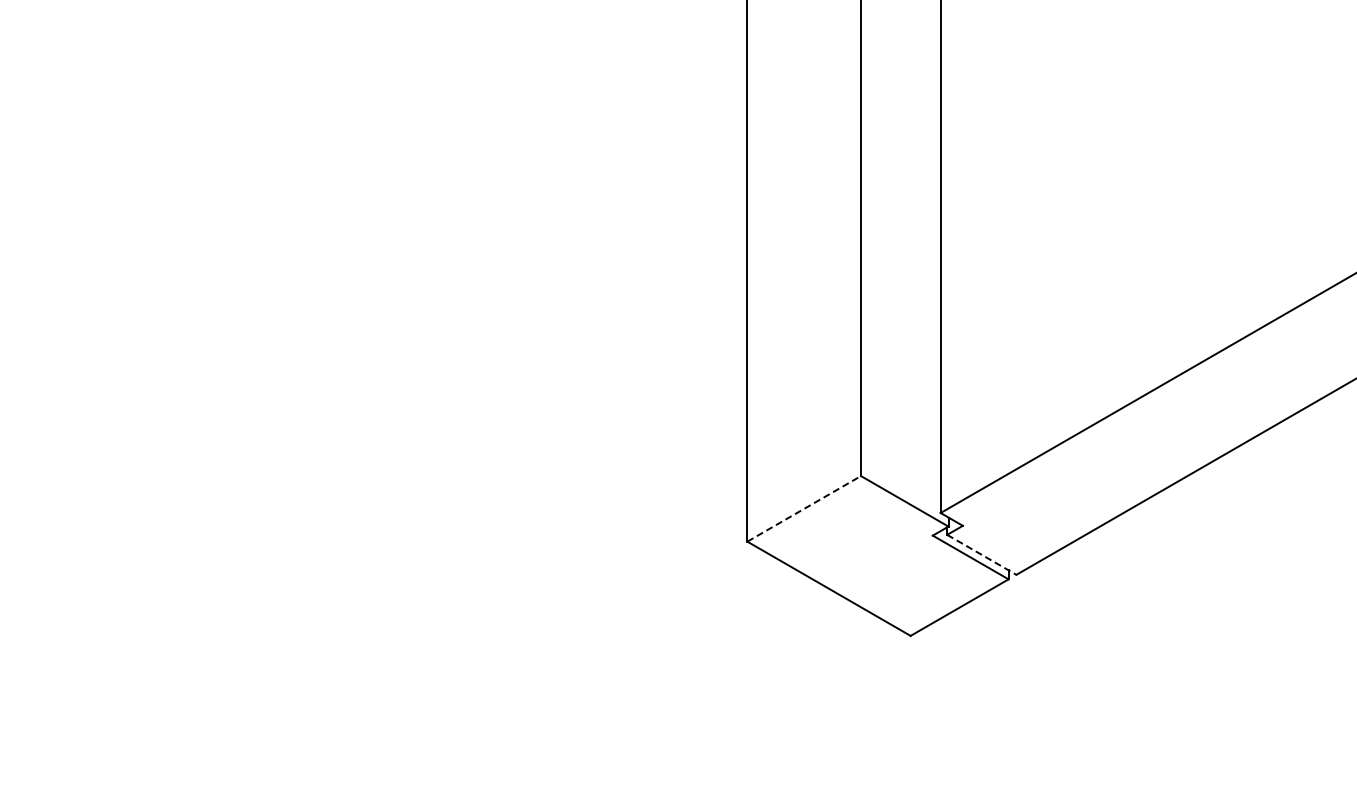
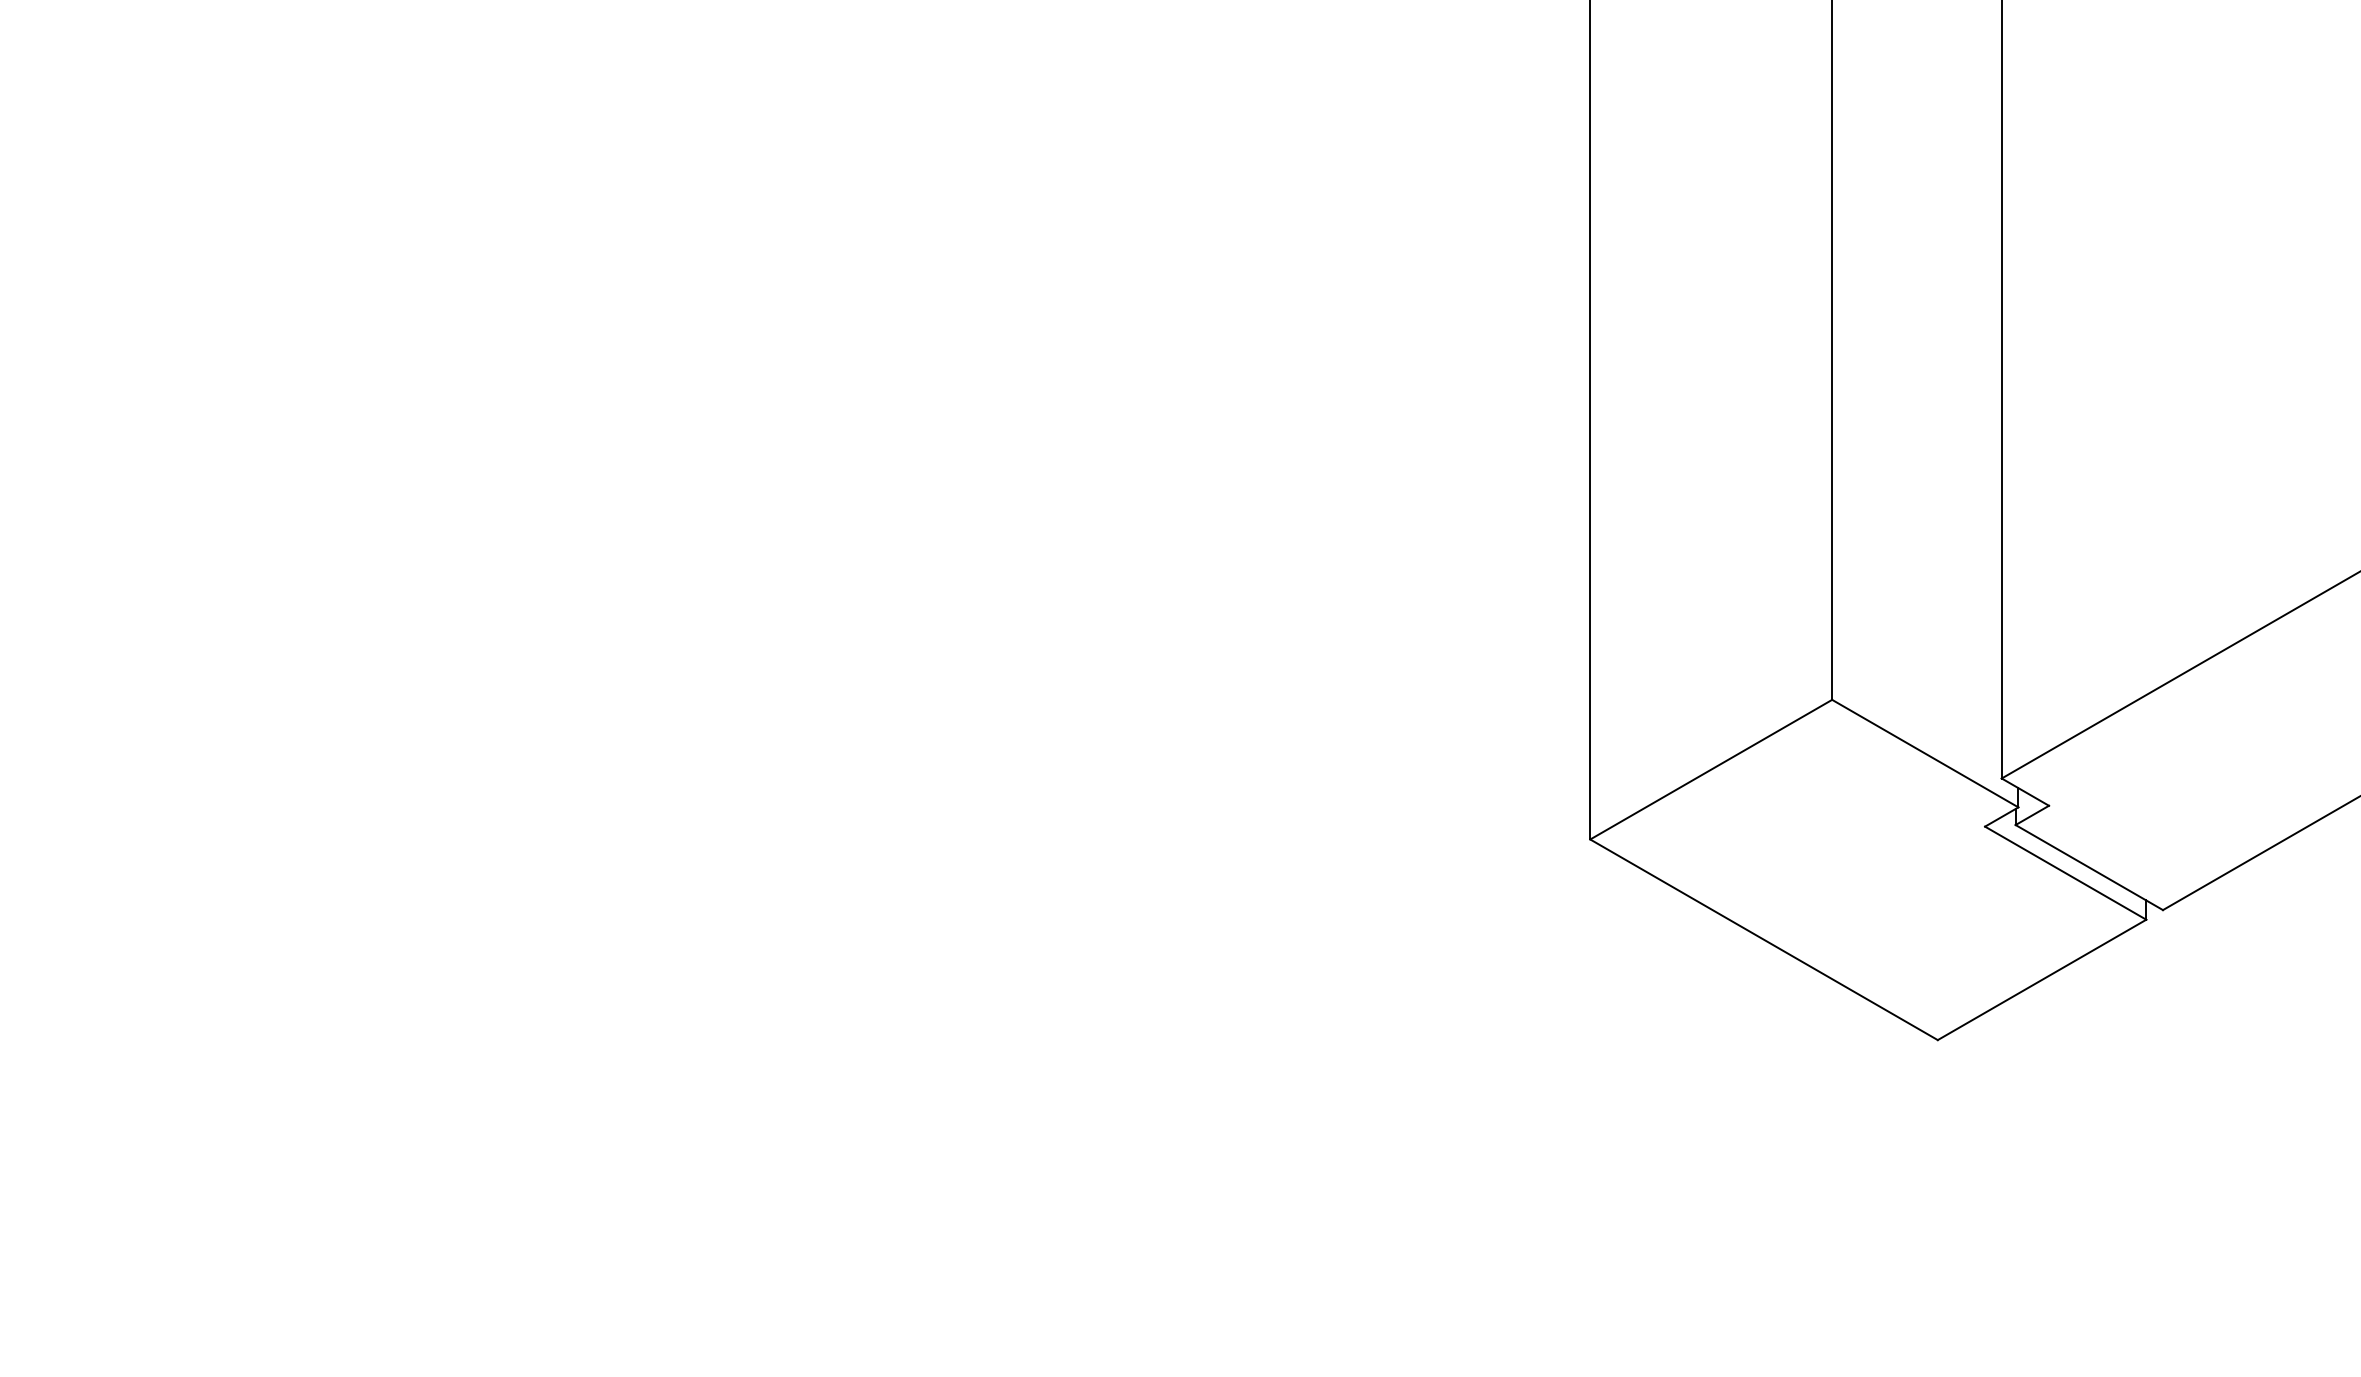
line: (804, 508) -> (1711, 768), dashed -> solid
line: (981, 554) -> (2088, 866), dashed -> solid

